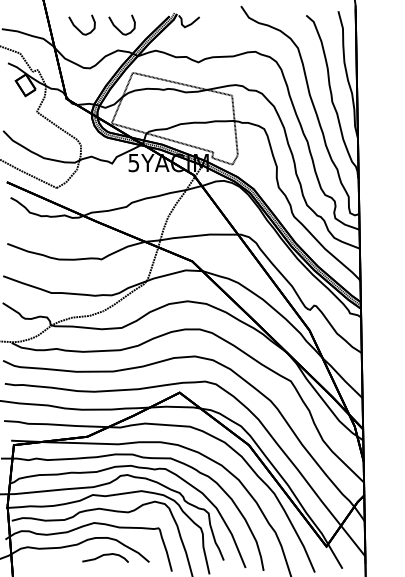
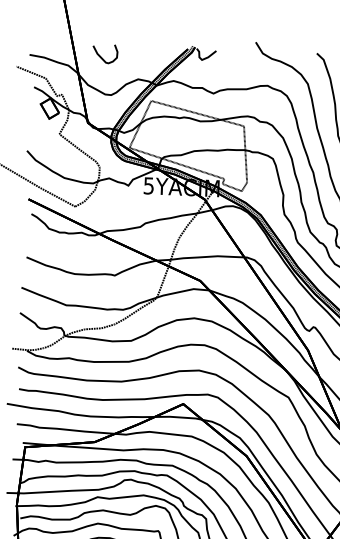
curve: (117, 27) -> (138, 57), removed

